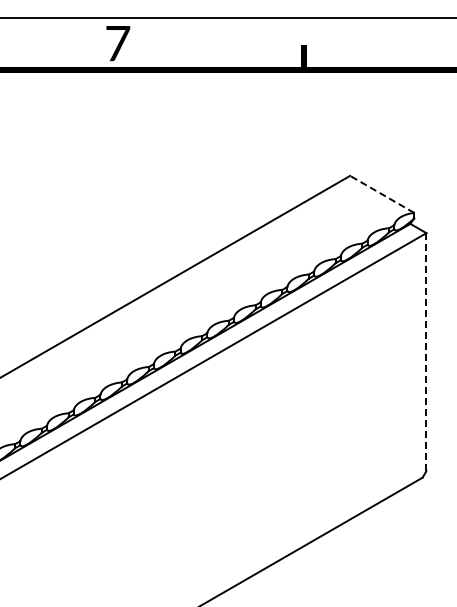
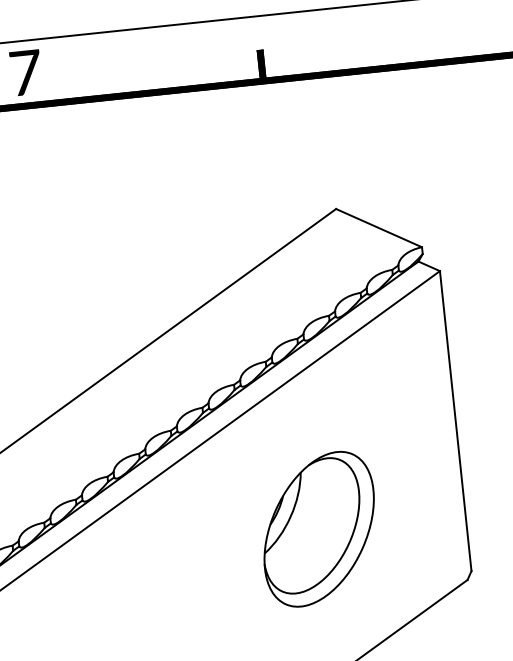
line: (381, 194) -> (378, 228), dashed -> solid
line: (426, 352) -> (455, 421), dashed -> solid
part: (310, 425) -> (319, 529), added

